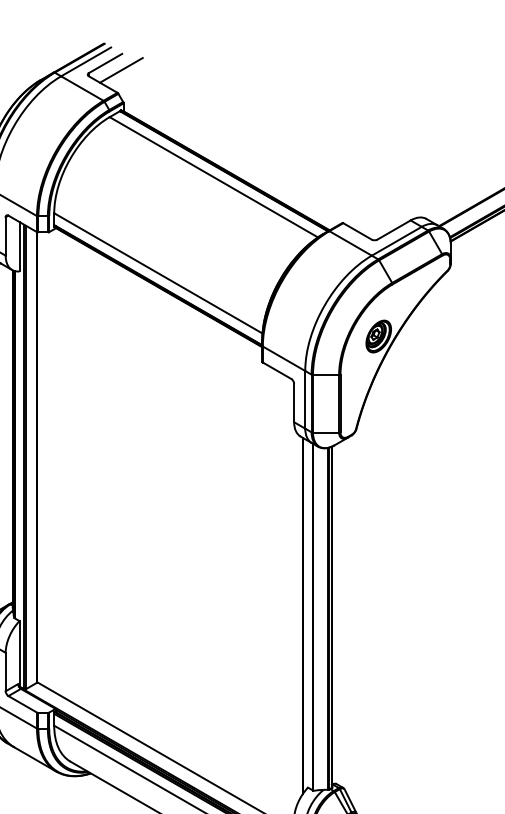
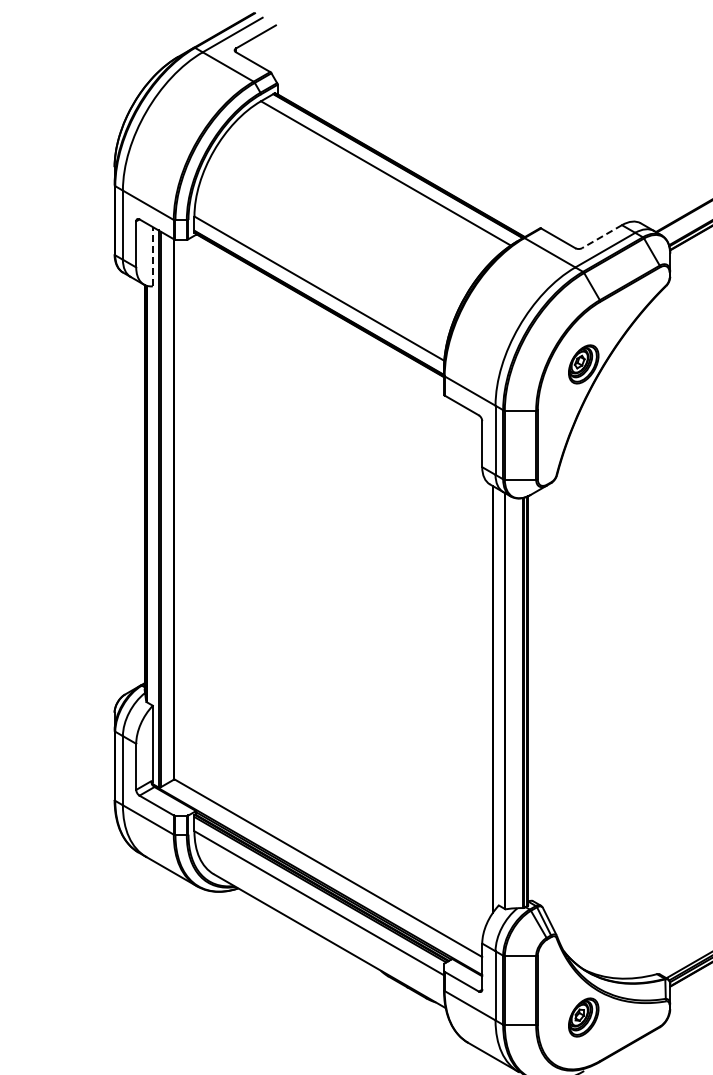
line: (120, 69) -> (274, 44), removed
line: (393, 229) -> (601, 236), solid -> dashed
line: (19, 246) -> (152, 256), solid -> dashed

